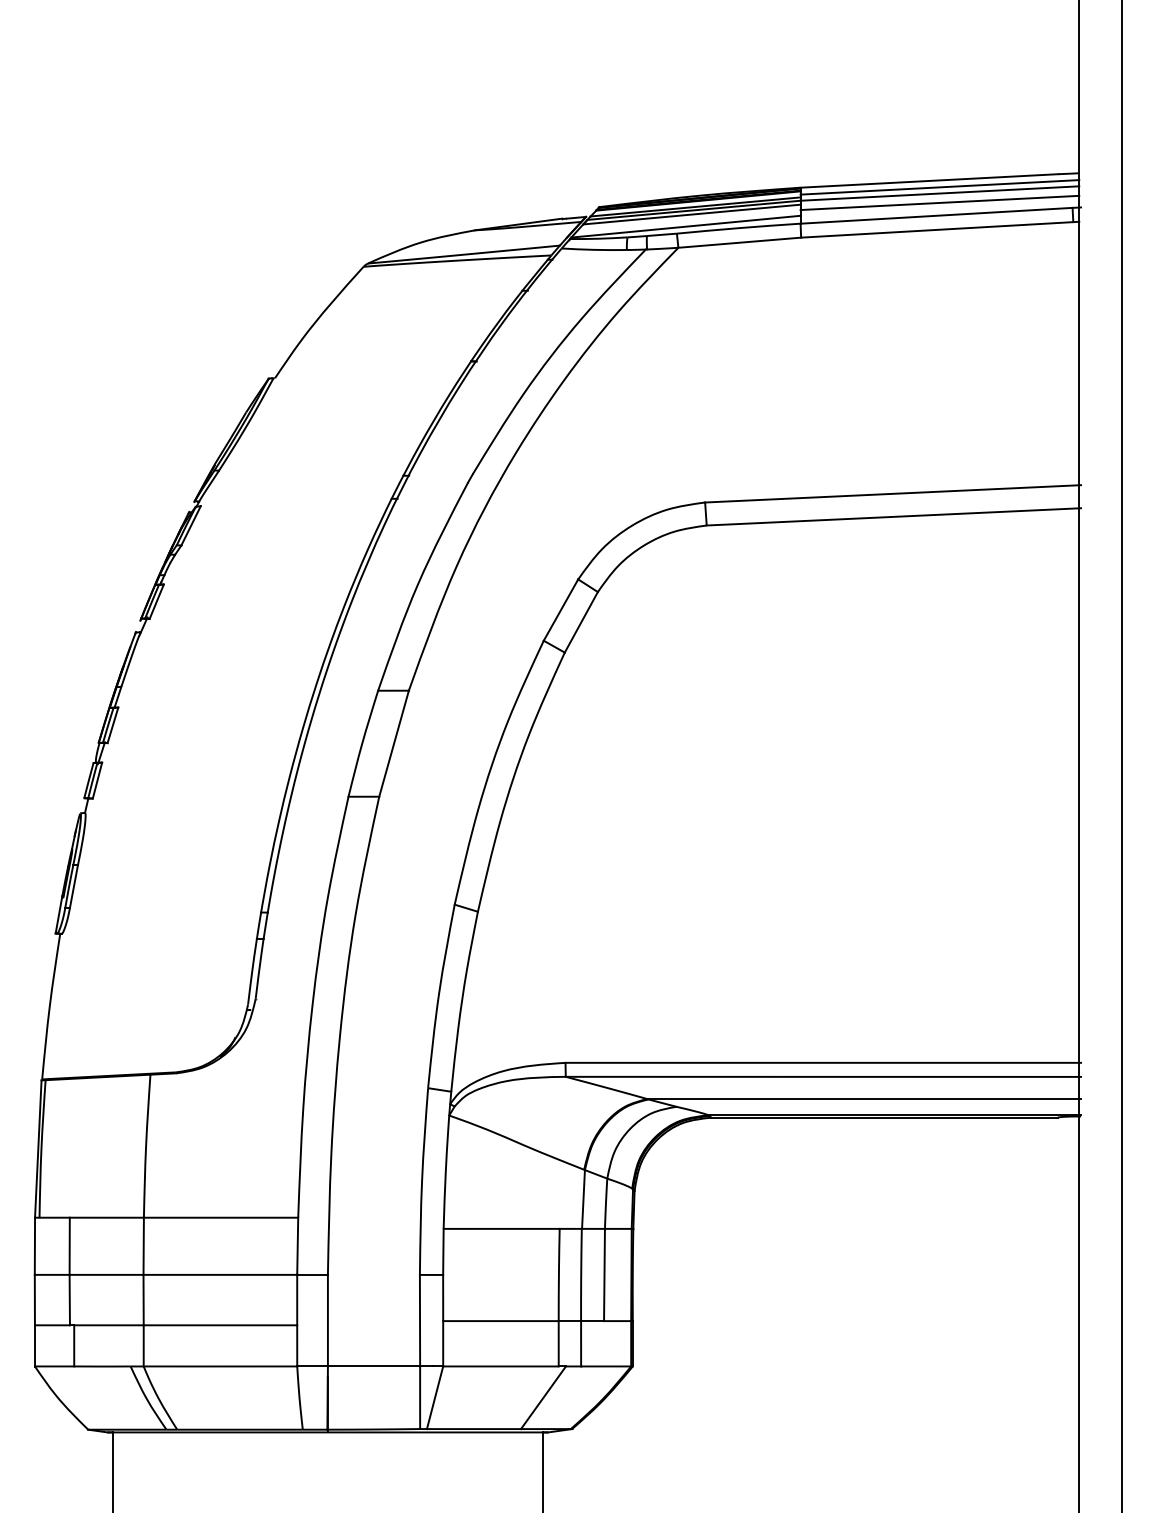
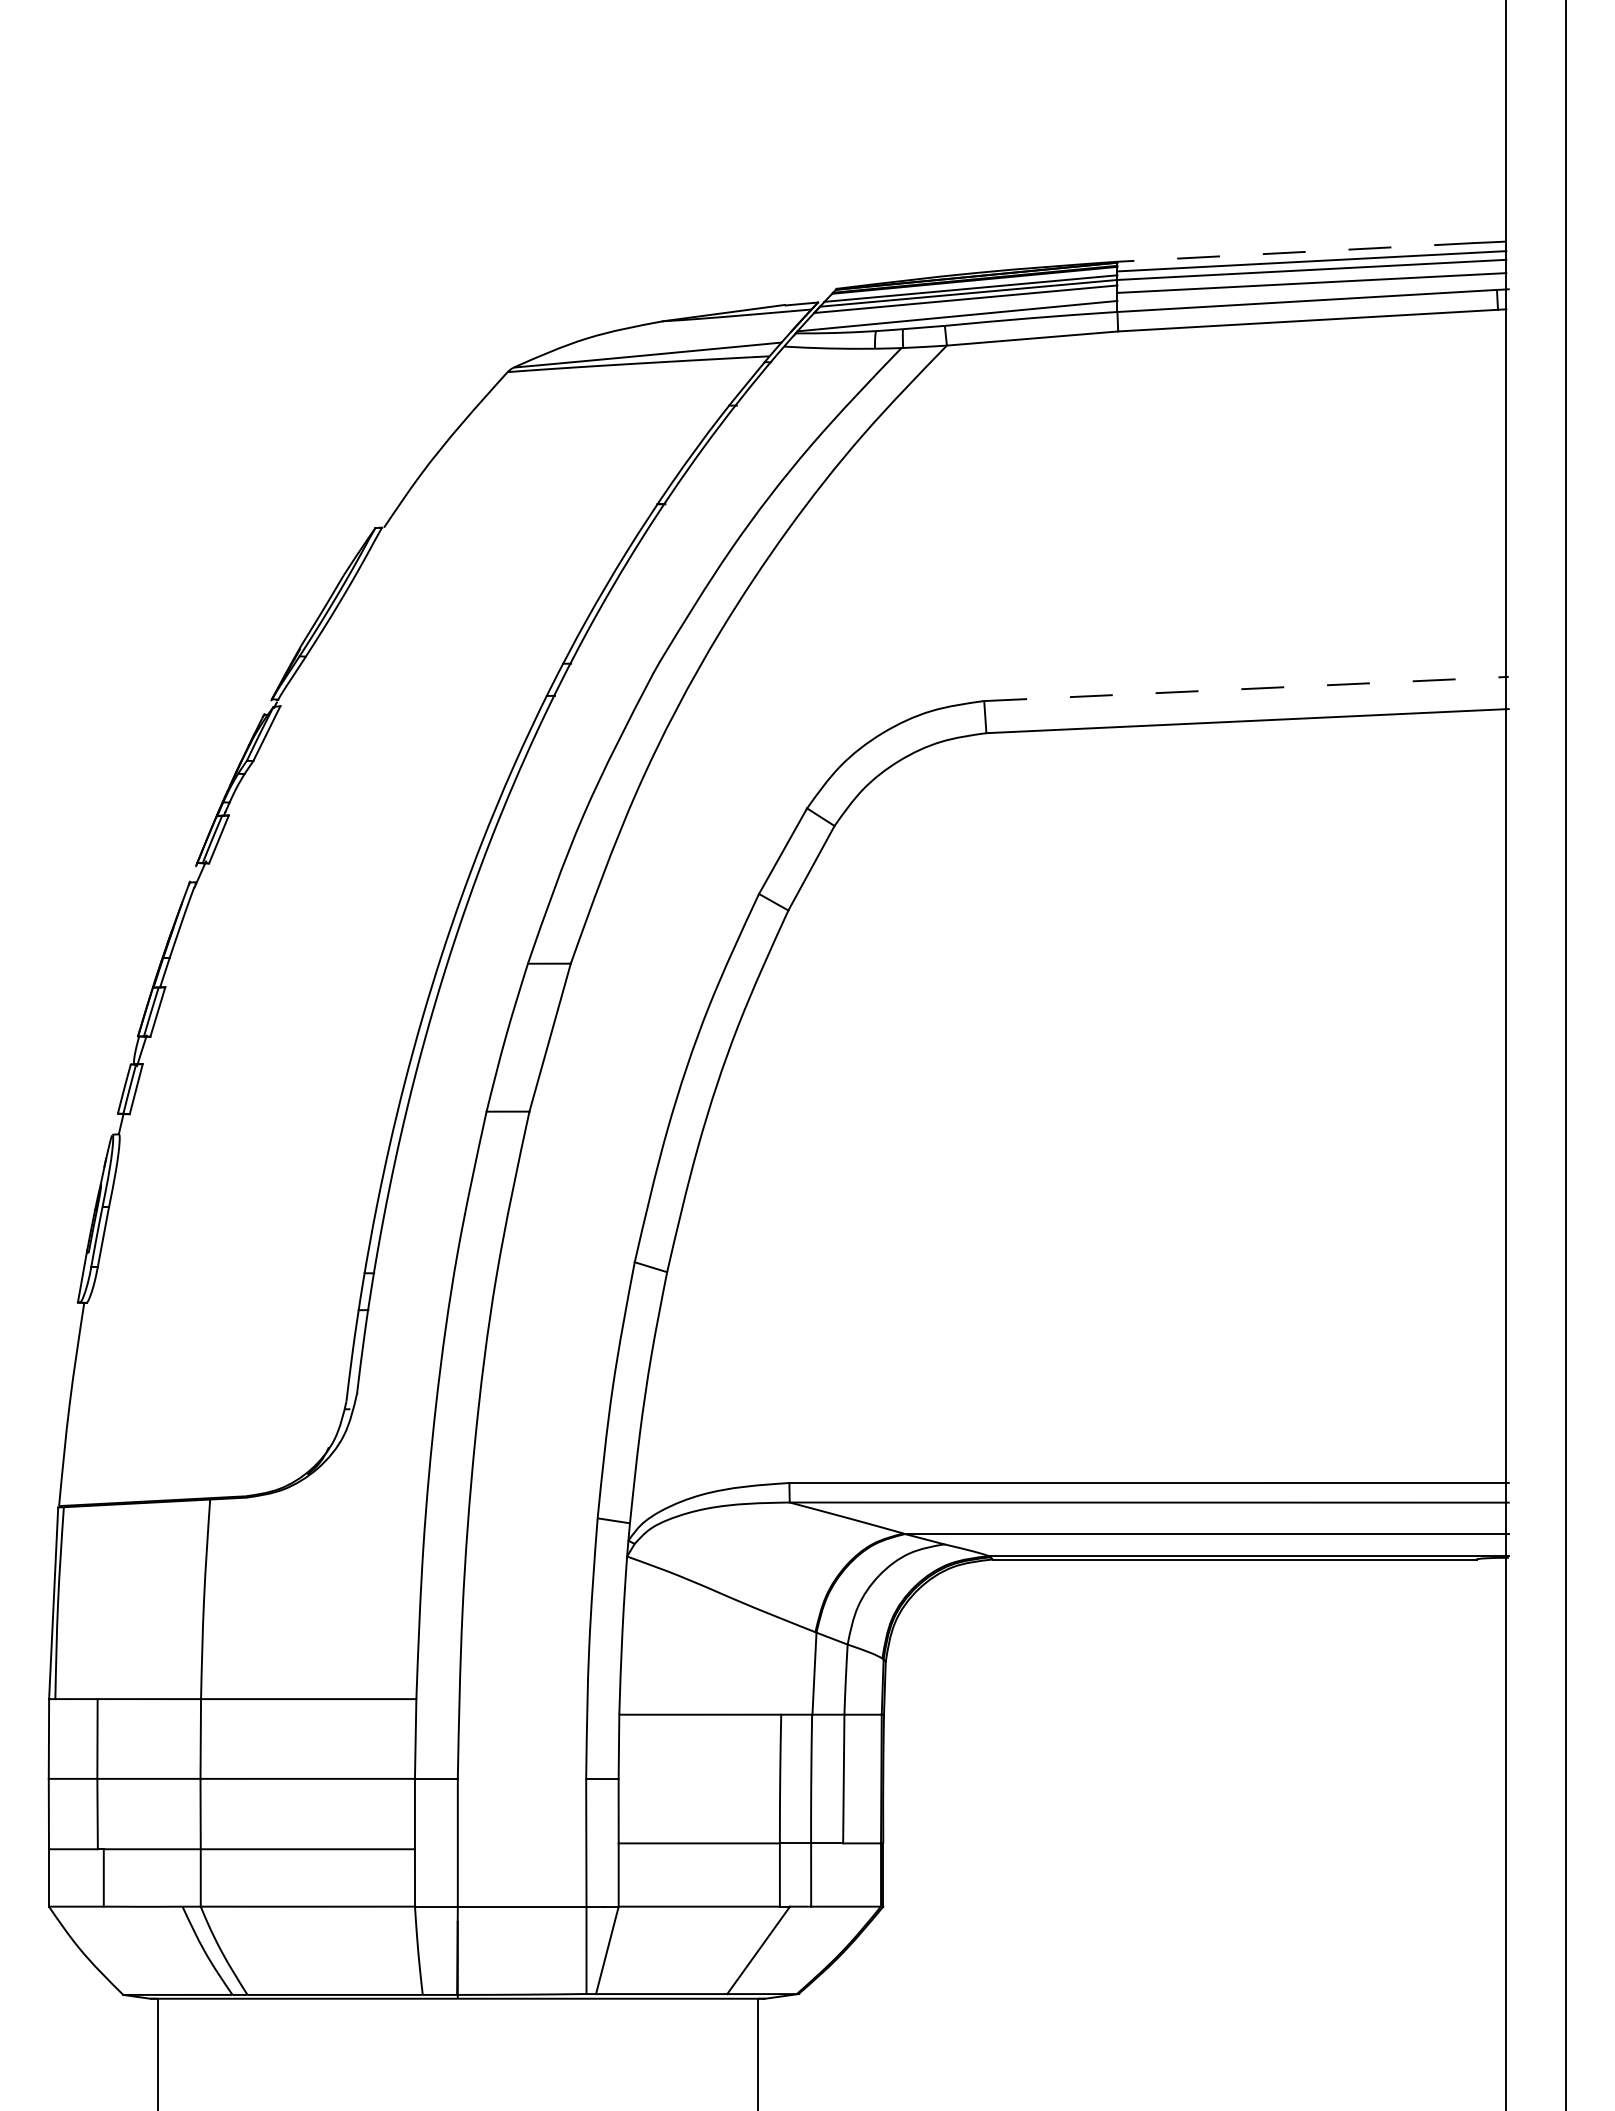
line: (928, 181) -> (1296, 252), solid -> dashed
line: (893, 493) -> (1246, 688), solid -> dashed

